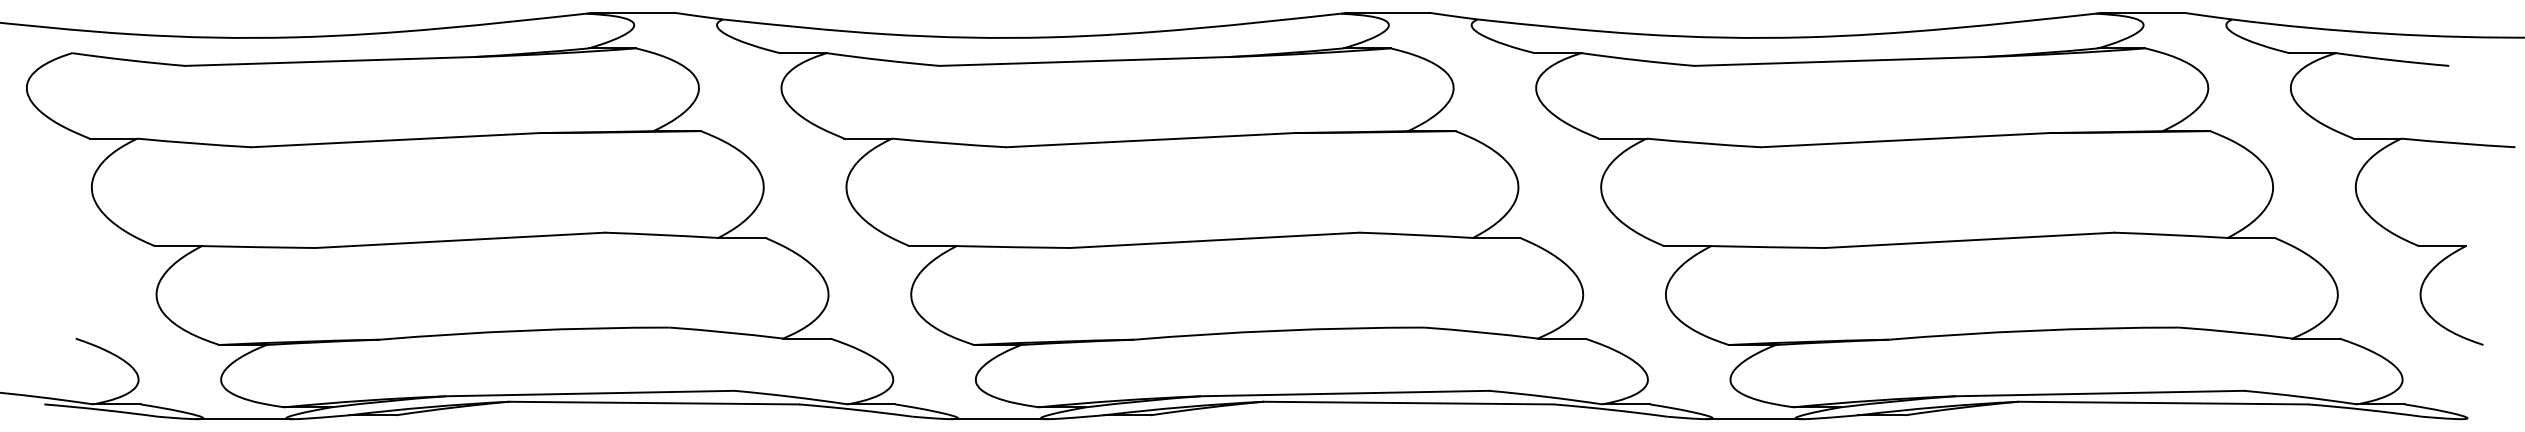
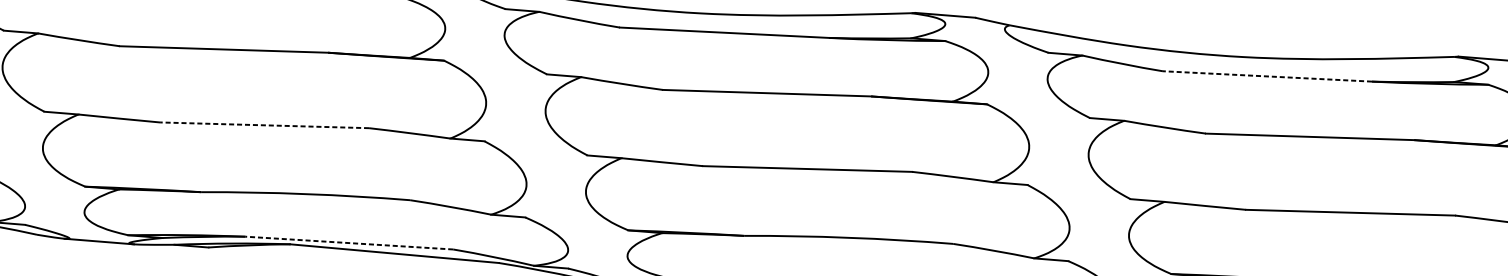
line: (1839, 61) -> (1267, 76), solid -> dashed
line: (460, 240) -> (264, 125), solid -> dashed
line: (589, 393) -> (348, 243), solid -> dashed

